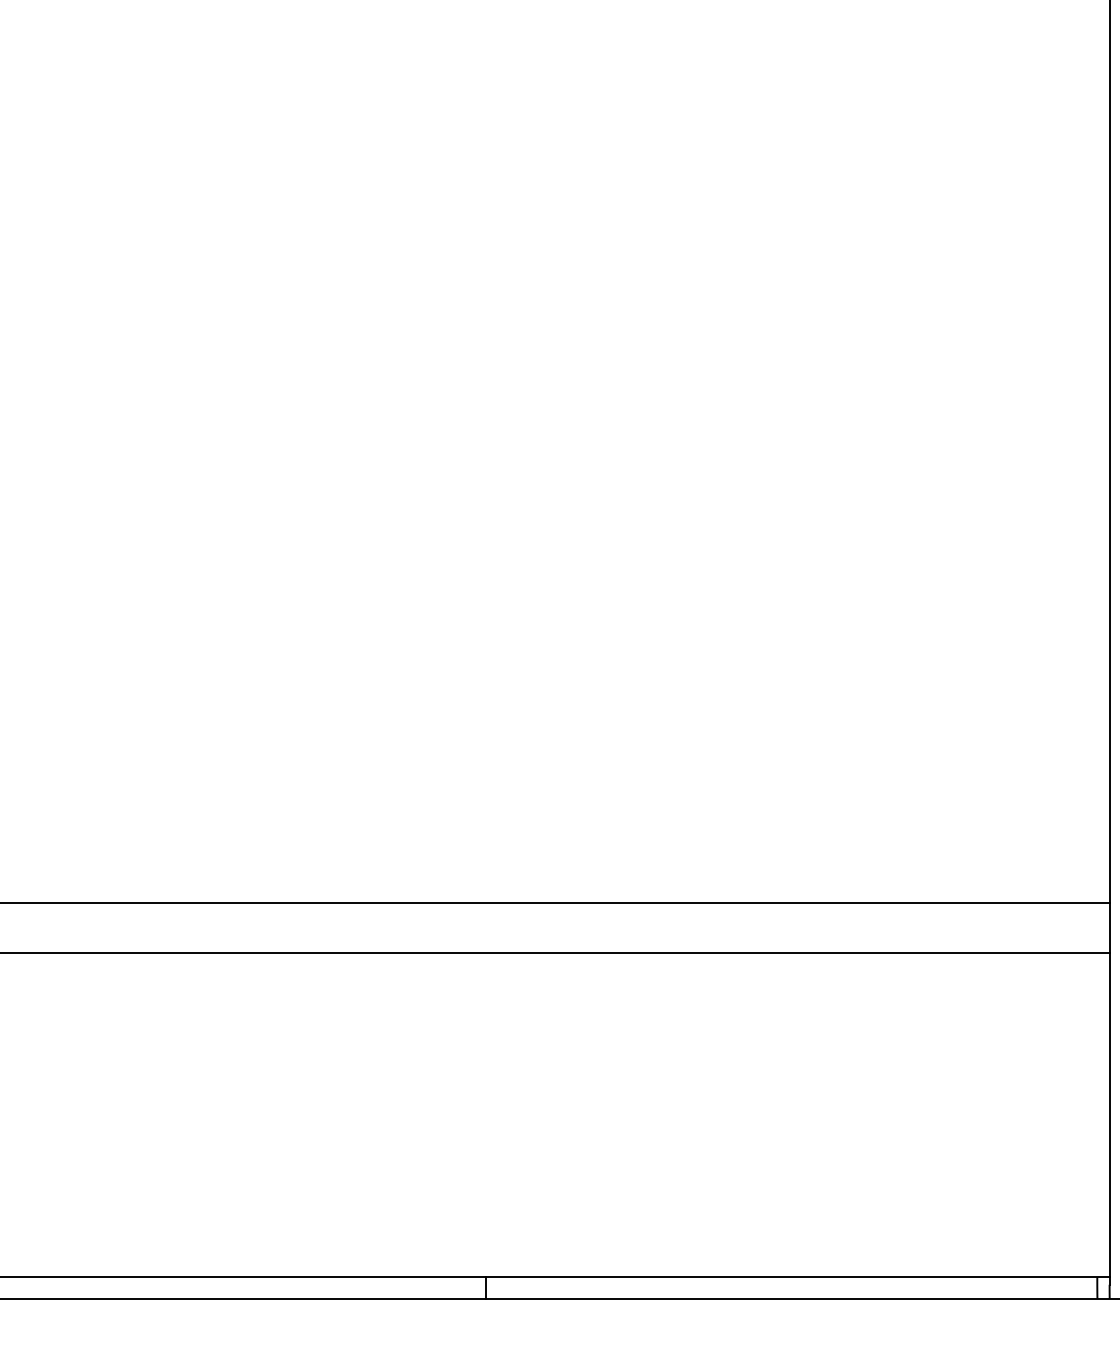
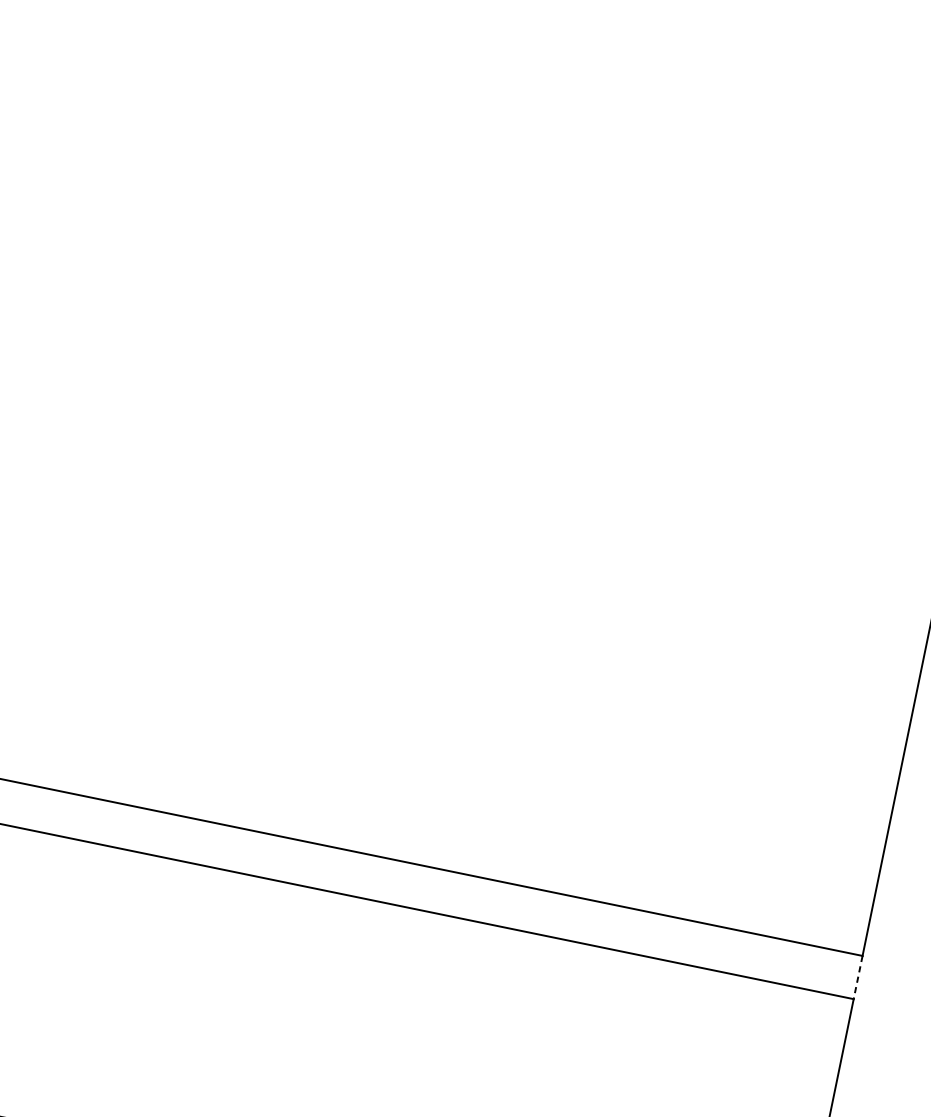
line: (1109, 928) -> (857, 977), solid -> dashed

